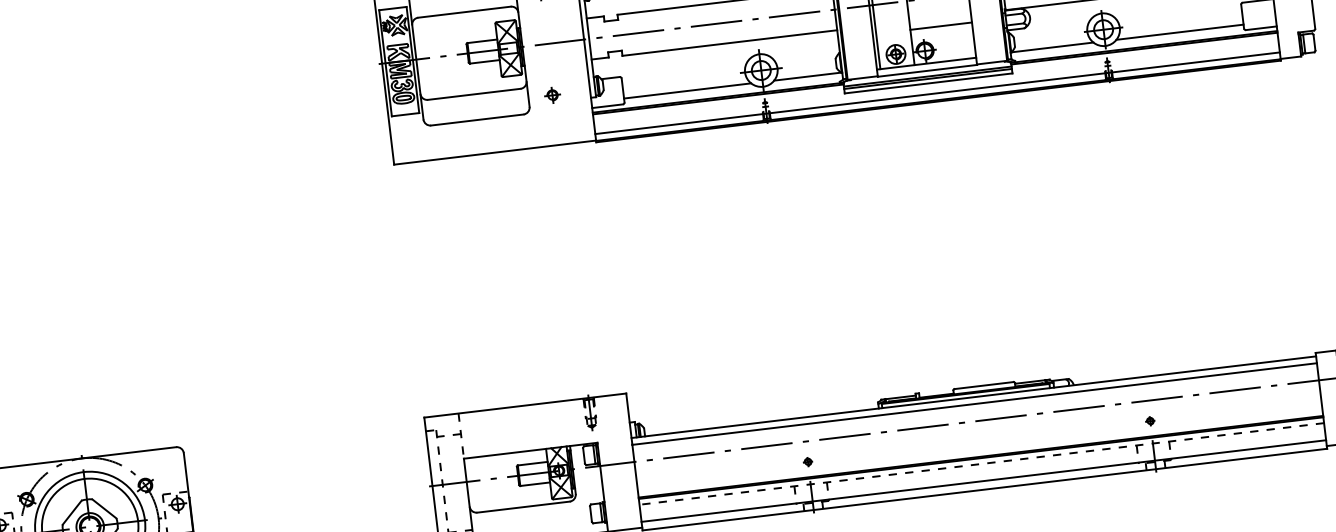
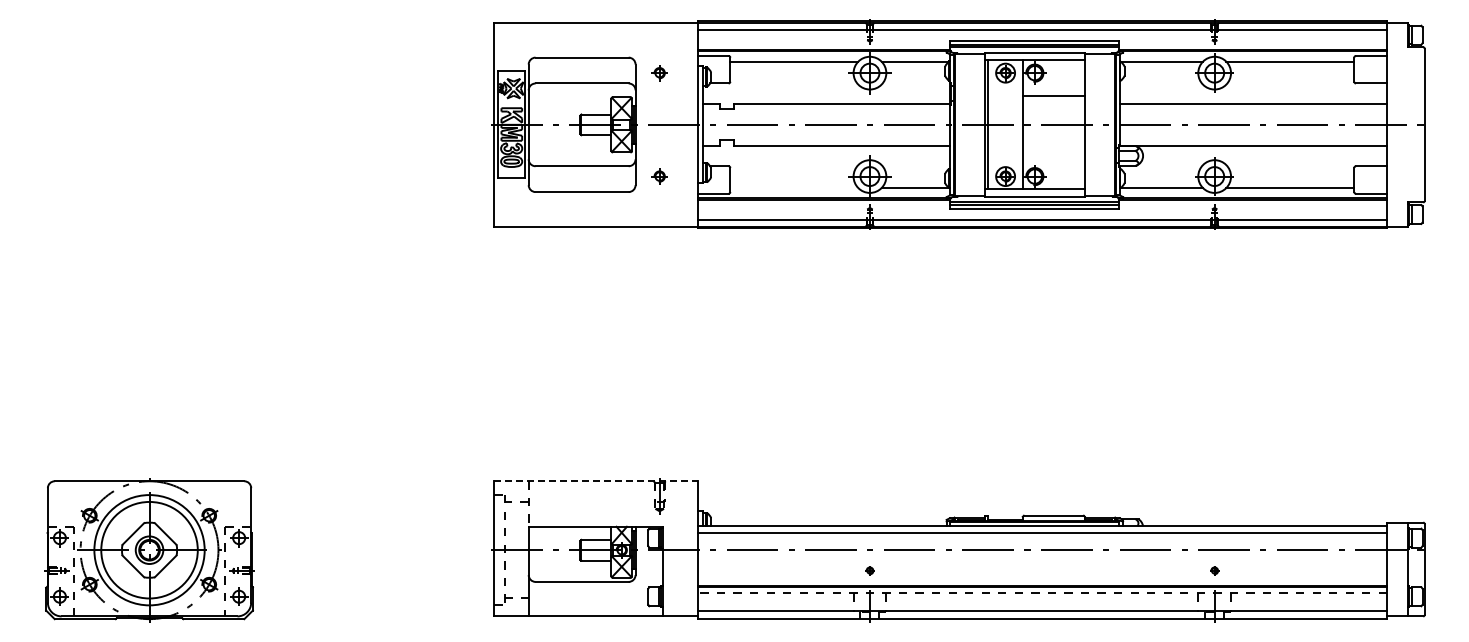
line: (940, 25) -> (1053, 153), removed
line: (687, 91) -> (794, 188), removed
line: (524, 405) -> (595, 481), solid -> dashed

